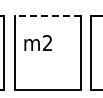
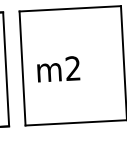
line: (47, 16) -> (69, 9), dashed -> solid
text: (37, 42) -> (57, 68), moved

